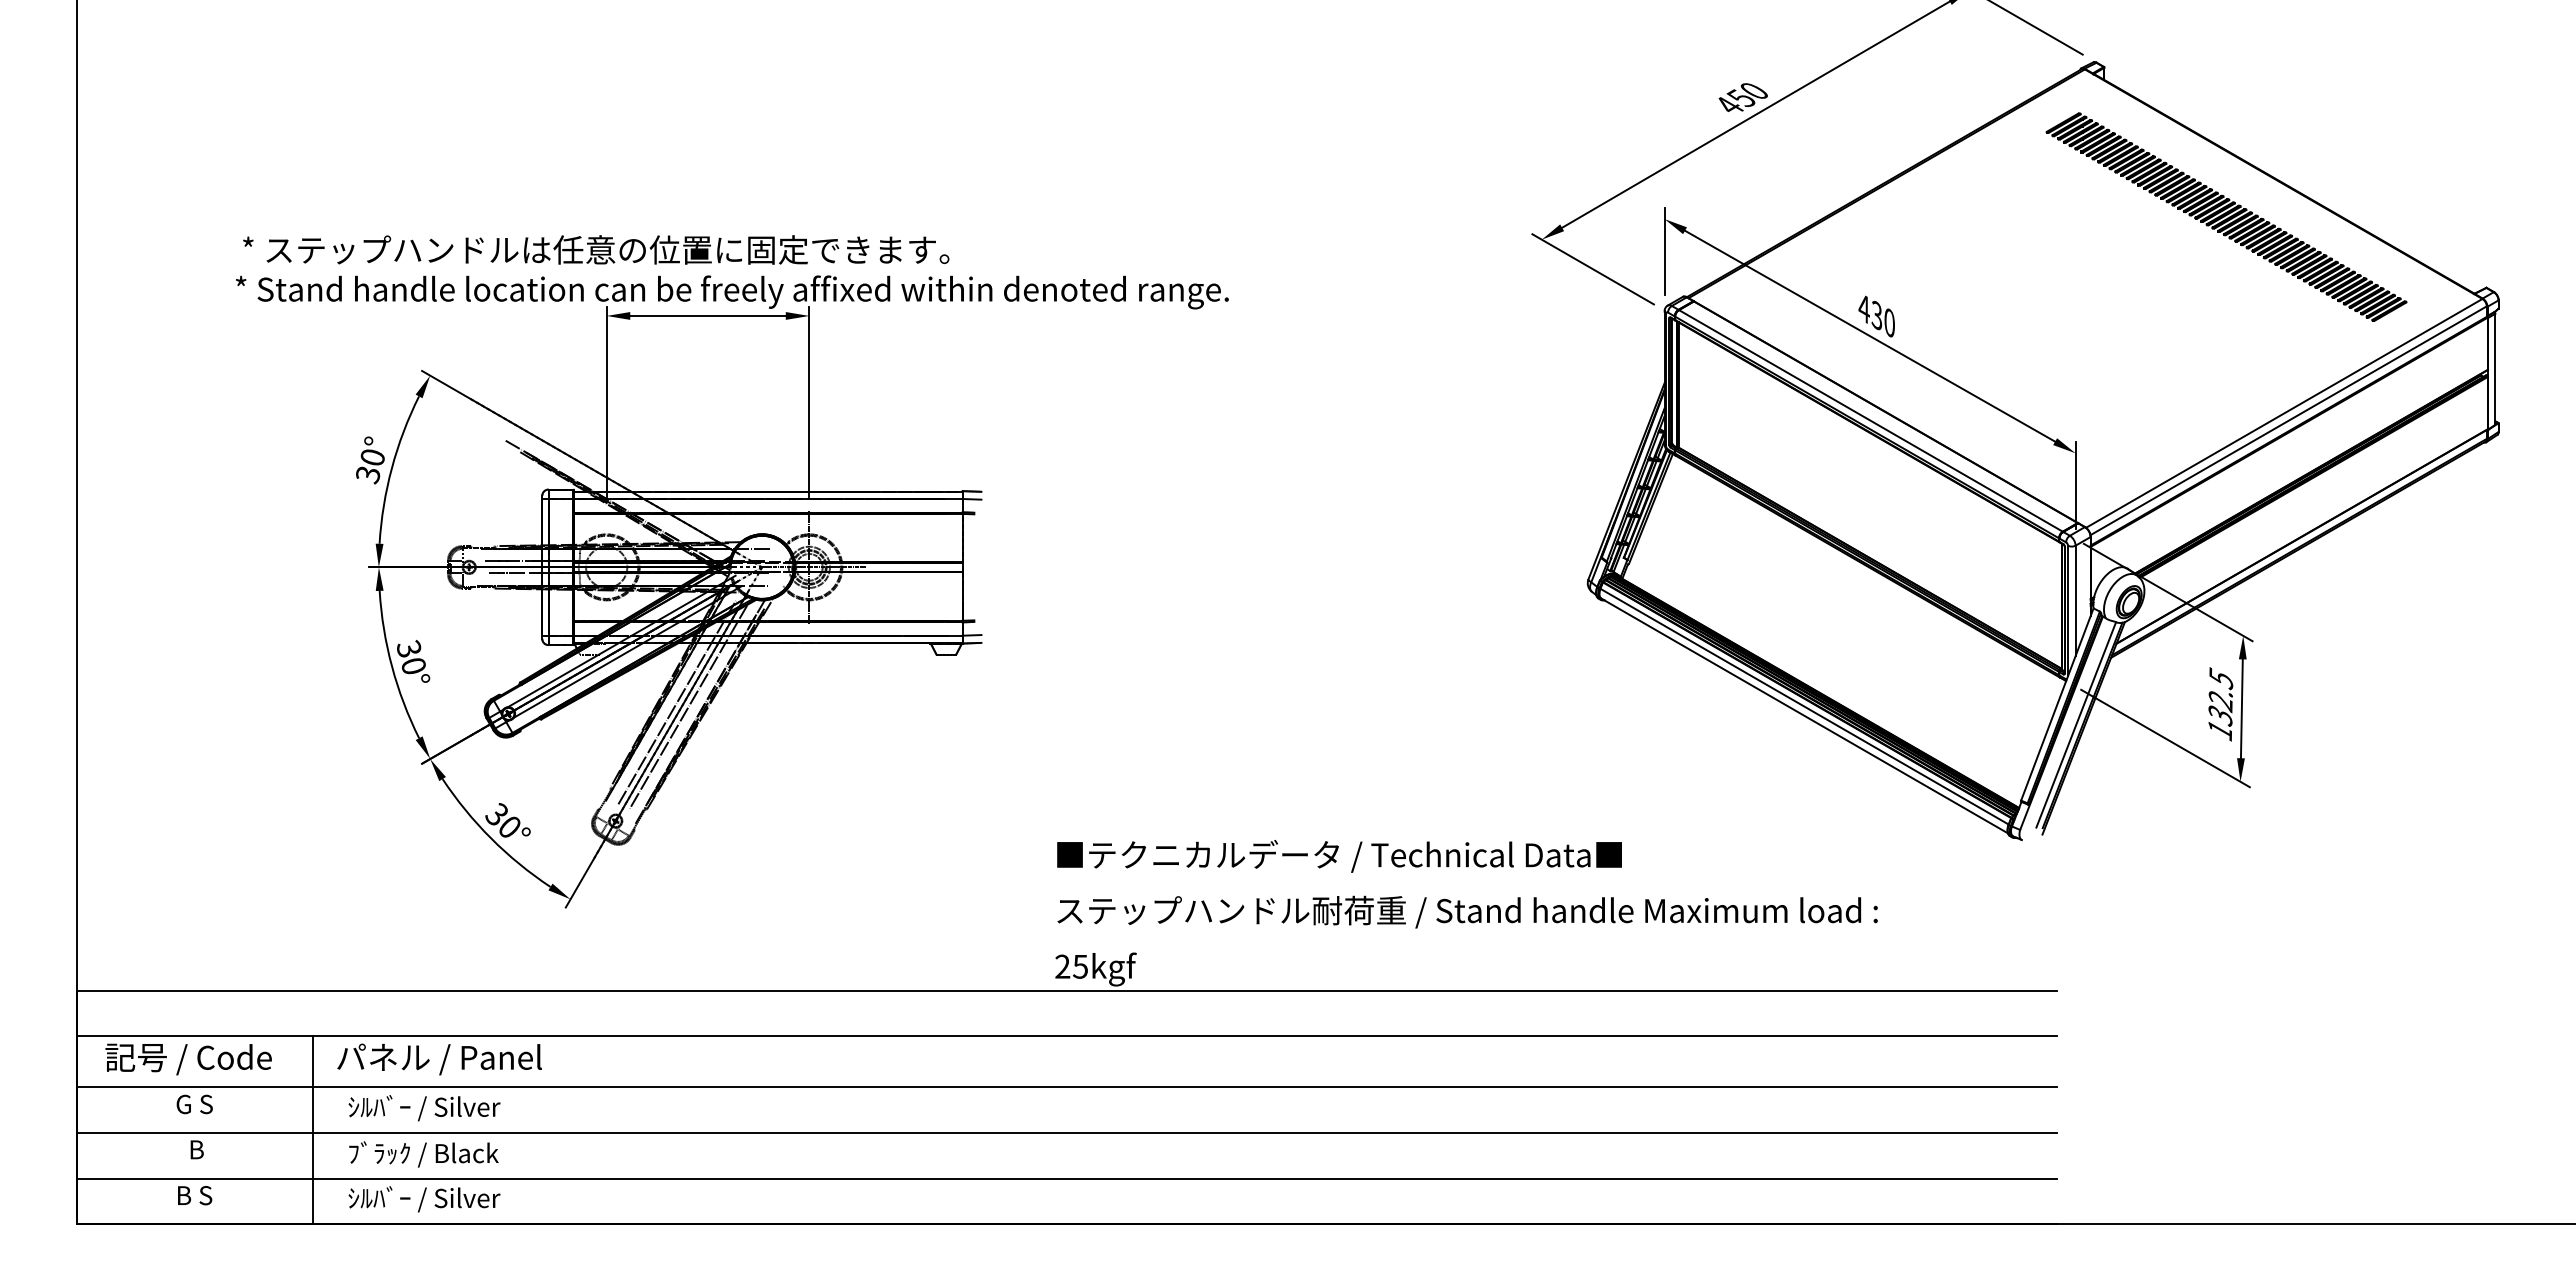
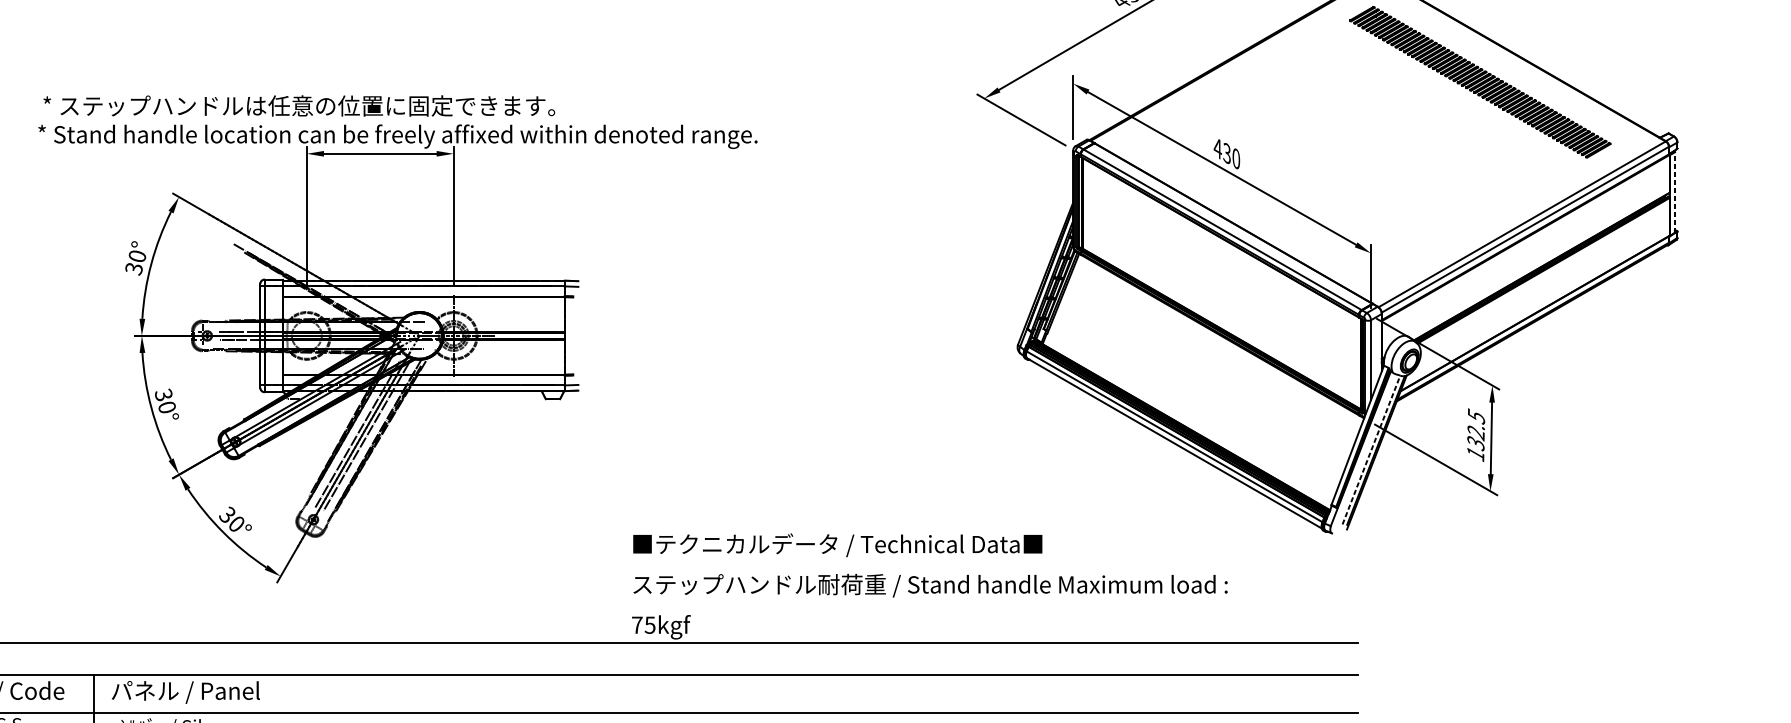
line: (2495, 369) -> (1675, 192), solid -> dashed
line: (2076, 724) -> (1371, 449), solid -> dashed
text: (1062, 966) -> (637, 625), 25kgf -> 75kgf

